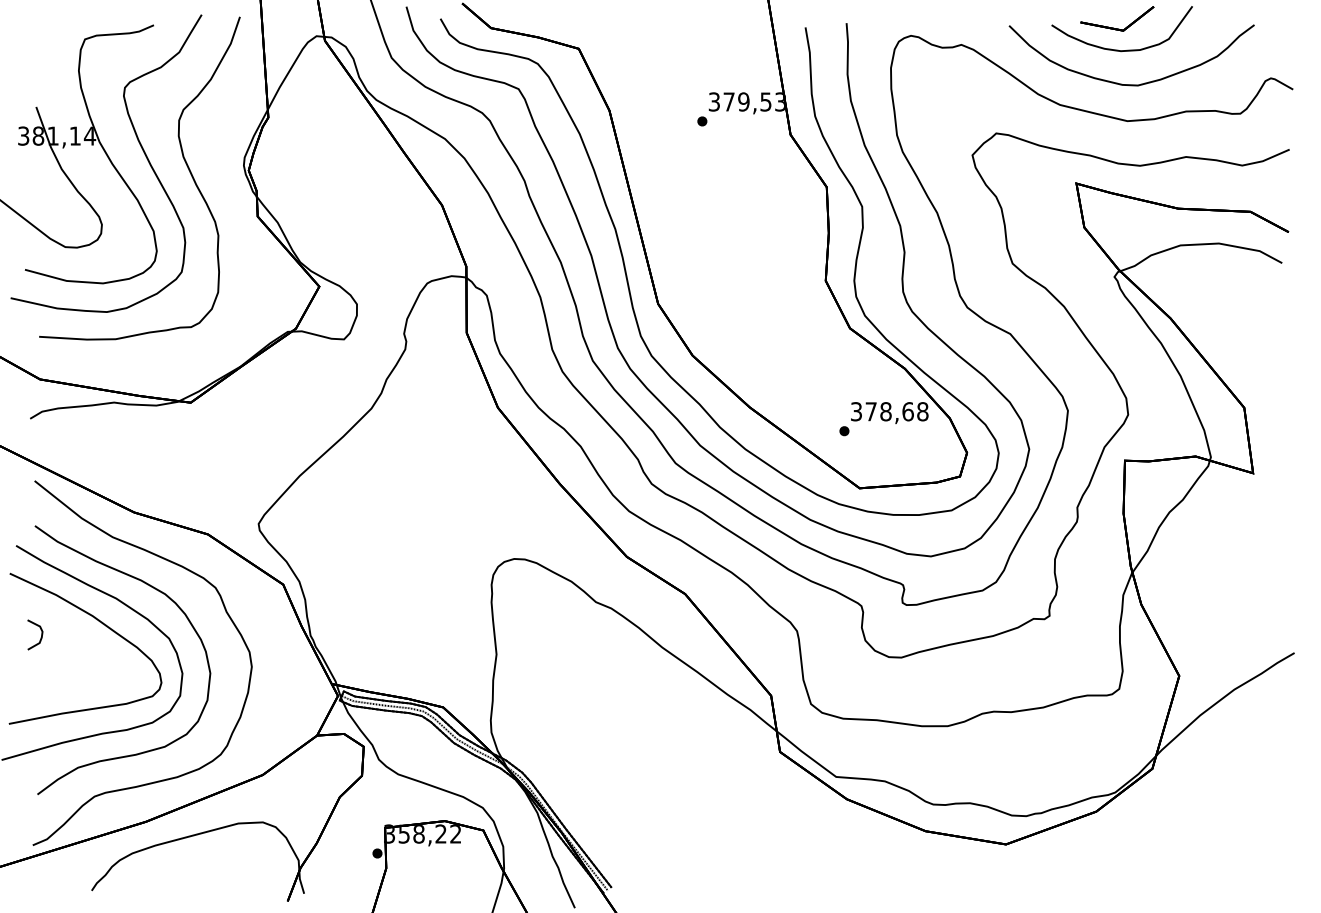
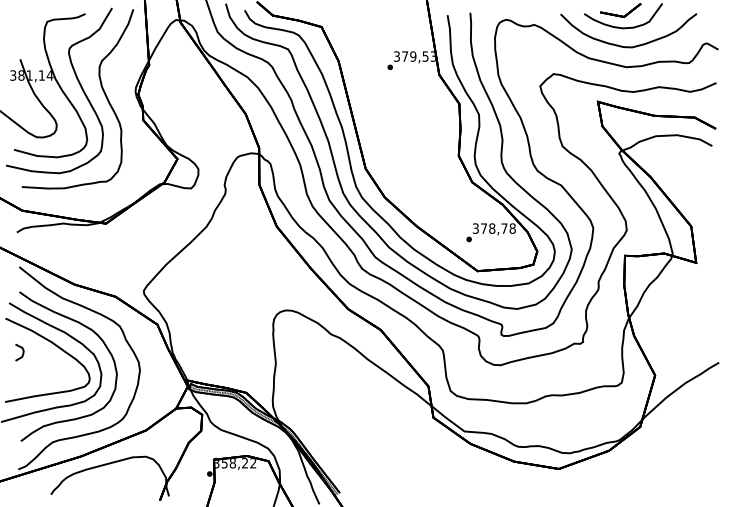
text: (908, 411) -> (504, 228), 378,68 -> 378,78

